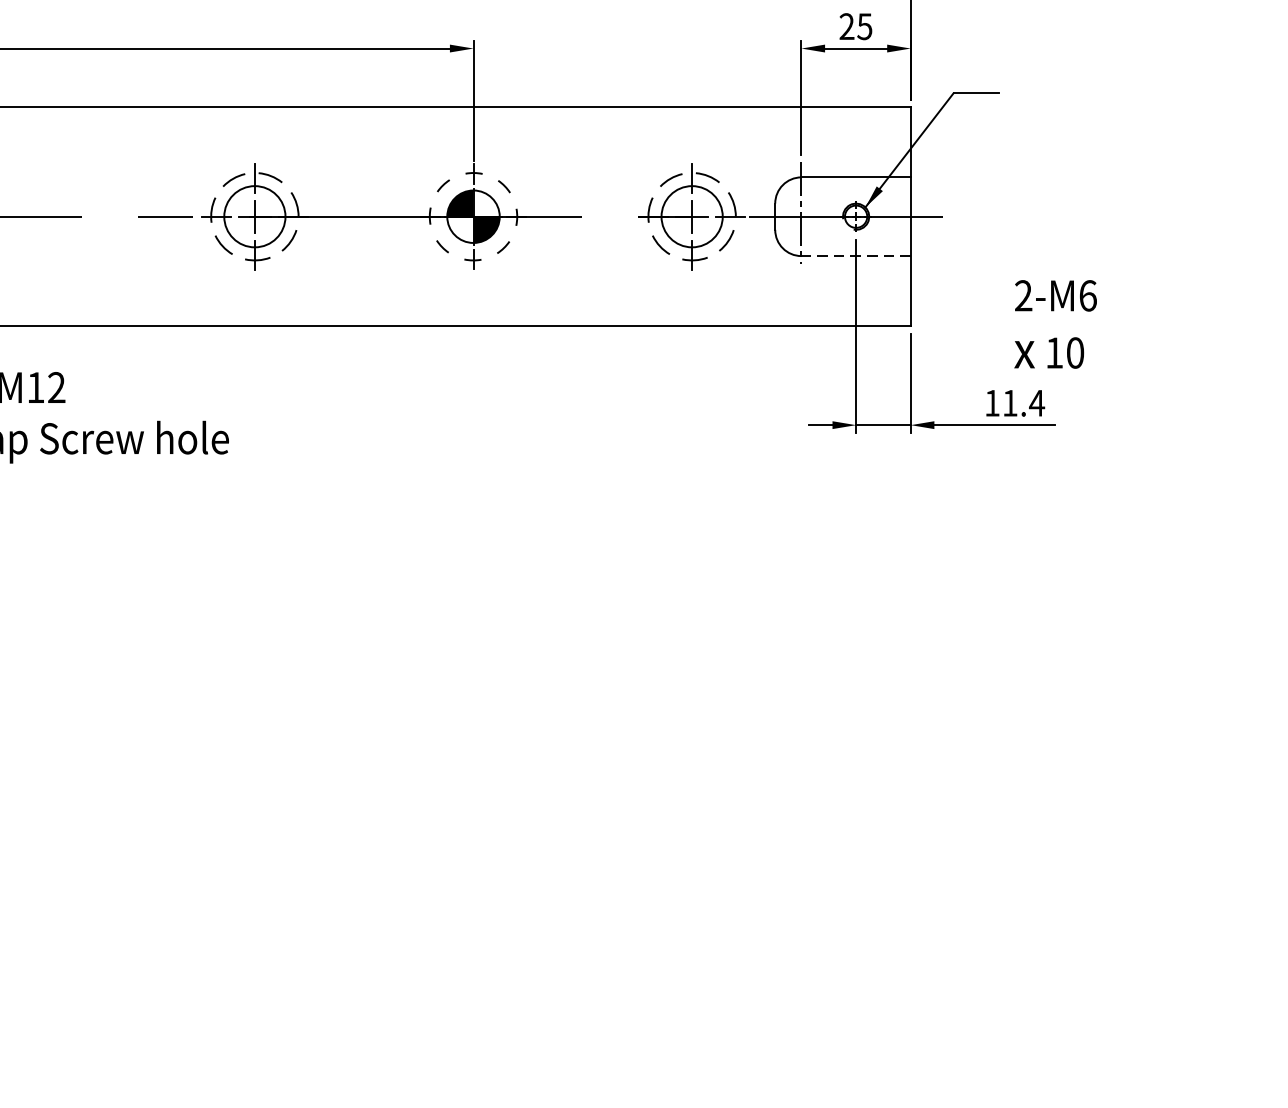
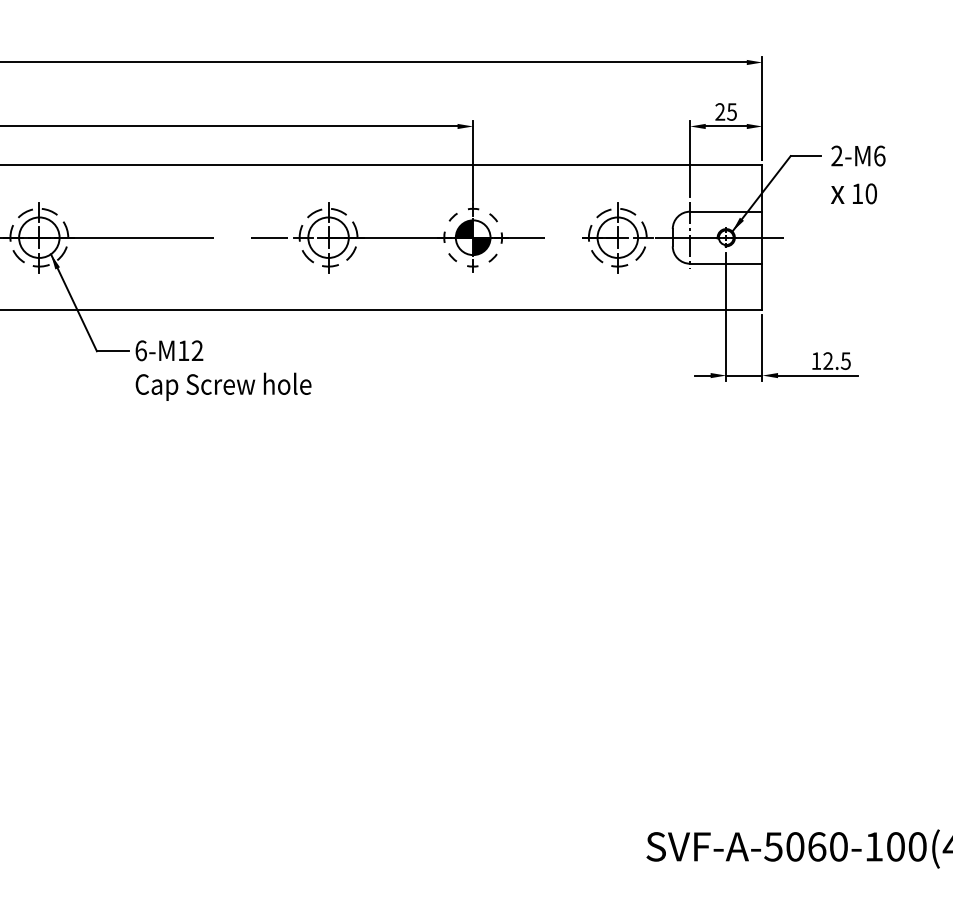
line: (854, 255) -> (725, 263), dashed -> solid
text: (1056, 323) -> (858, 174), moved
text: (1024, 403) -> (837, 361), 11.4 -> 12.5

